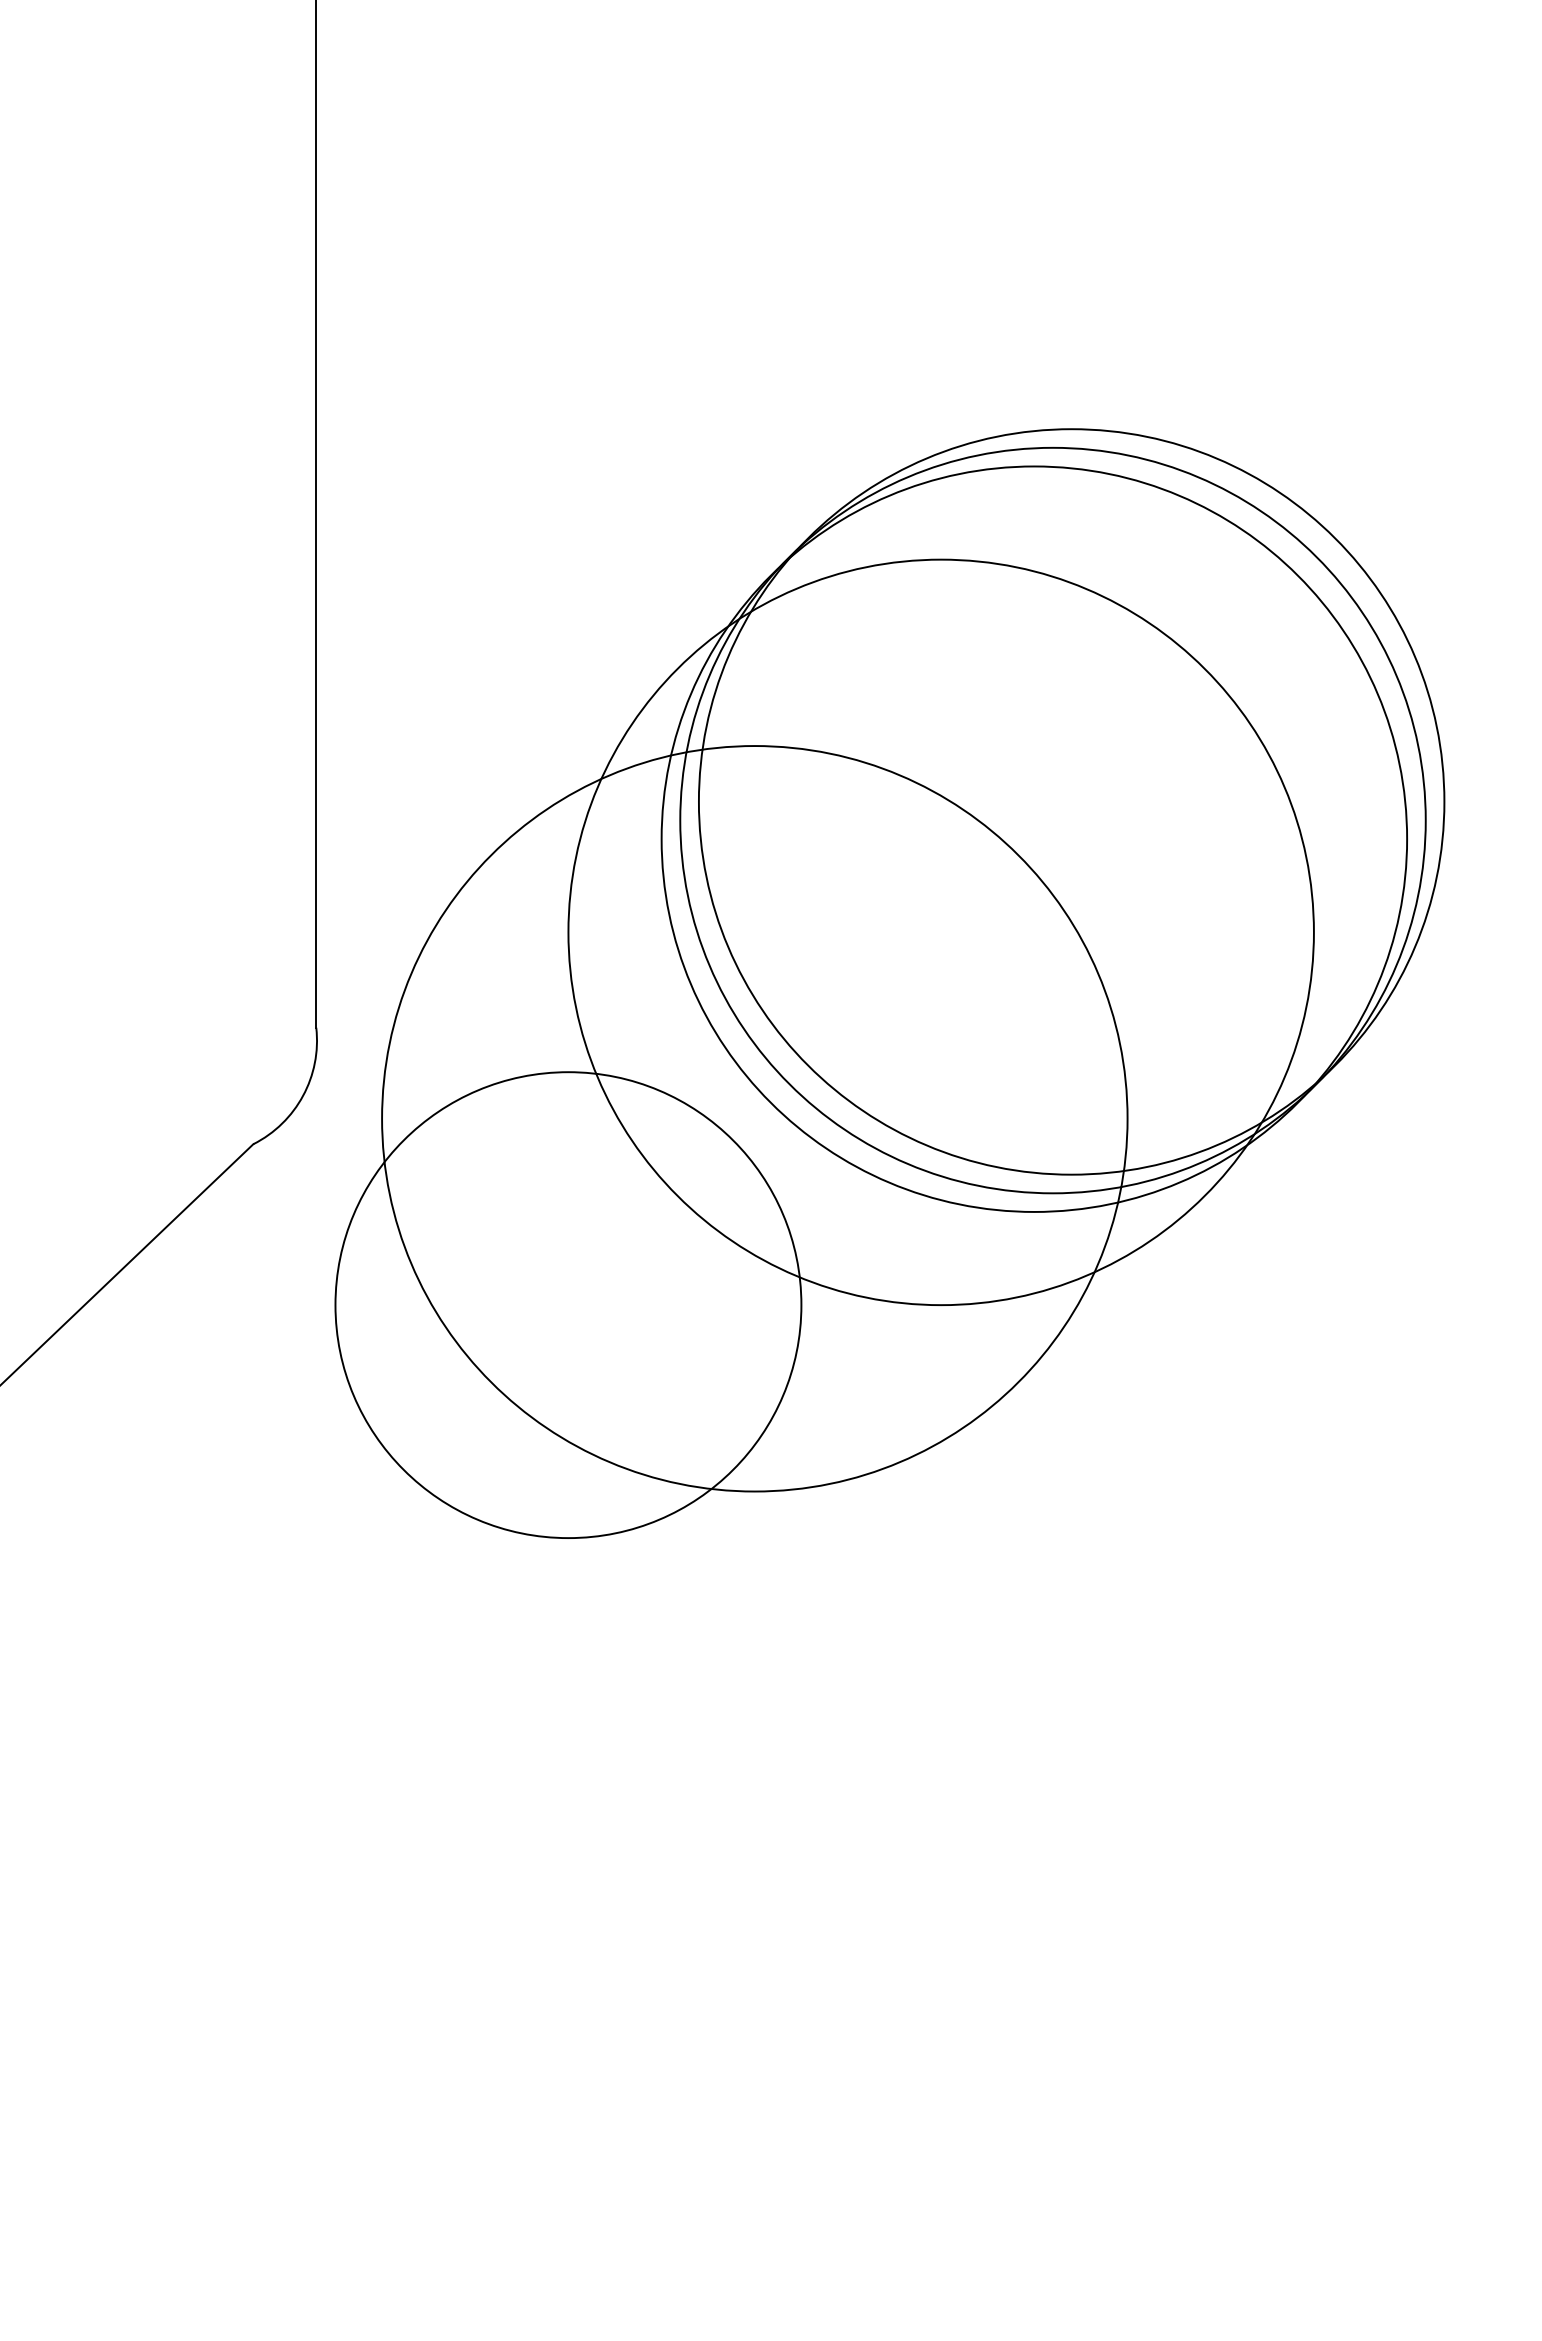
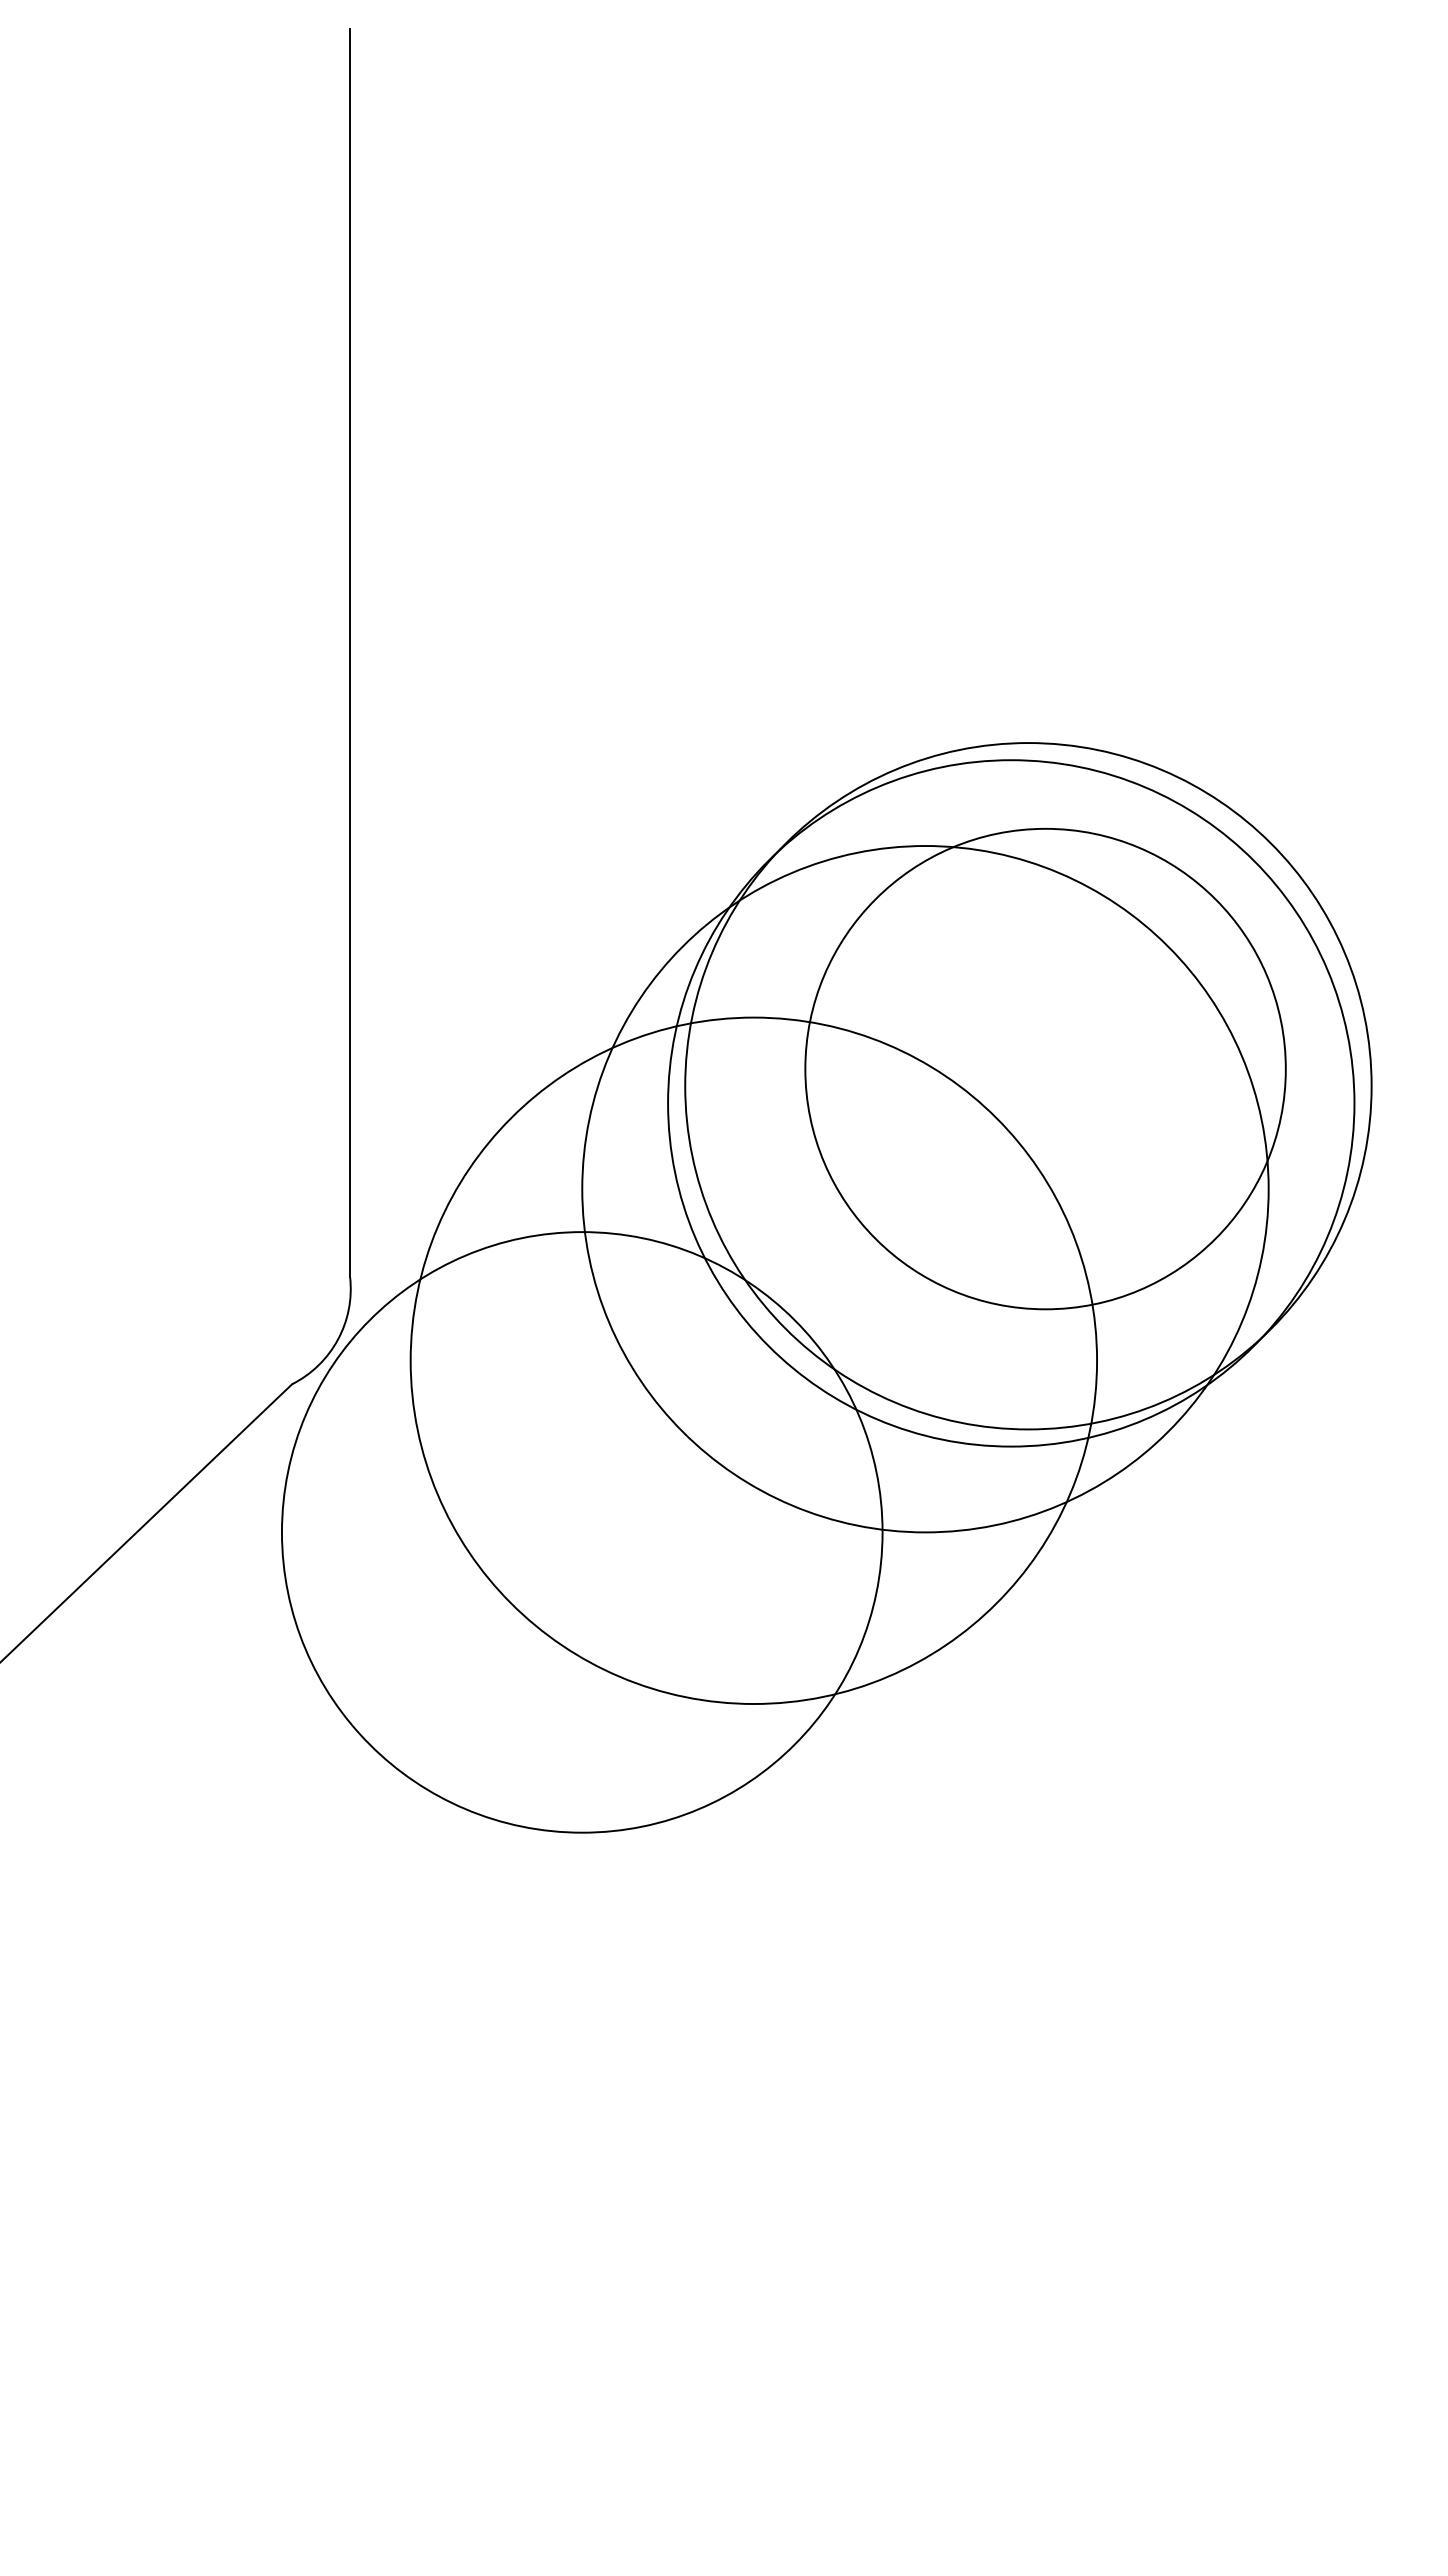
circle: (1071, 801) -> (1045, 1068), size x0.7
circle: (567, 1304) -> (581, 1531), size x1.4

